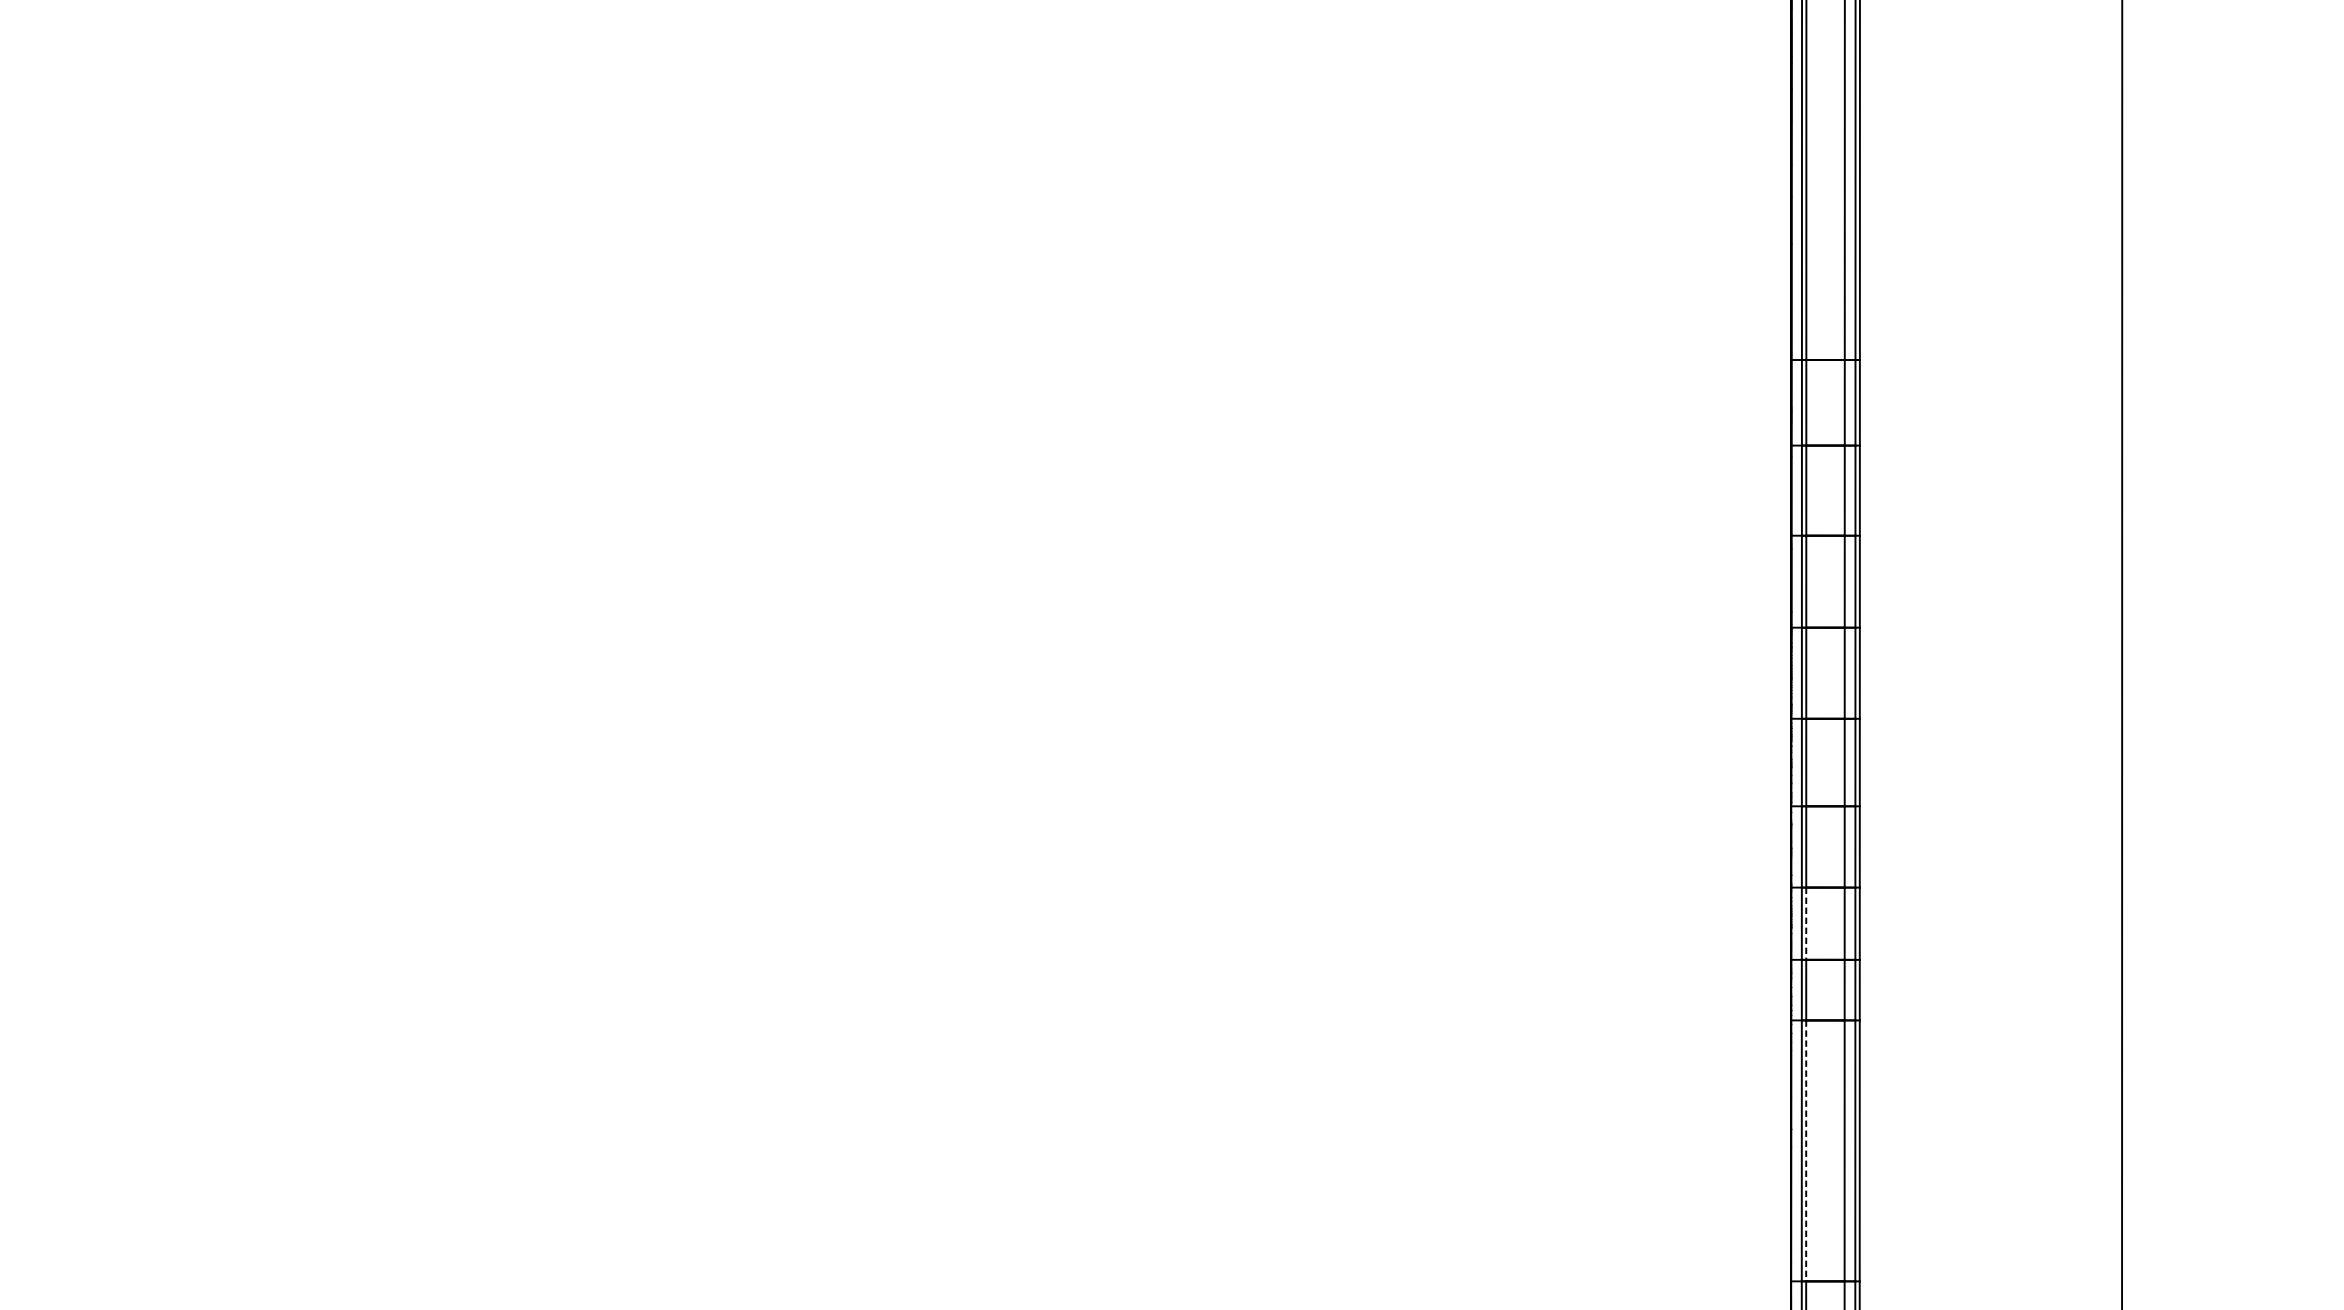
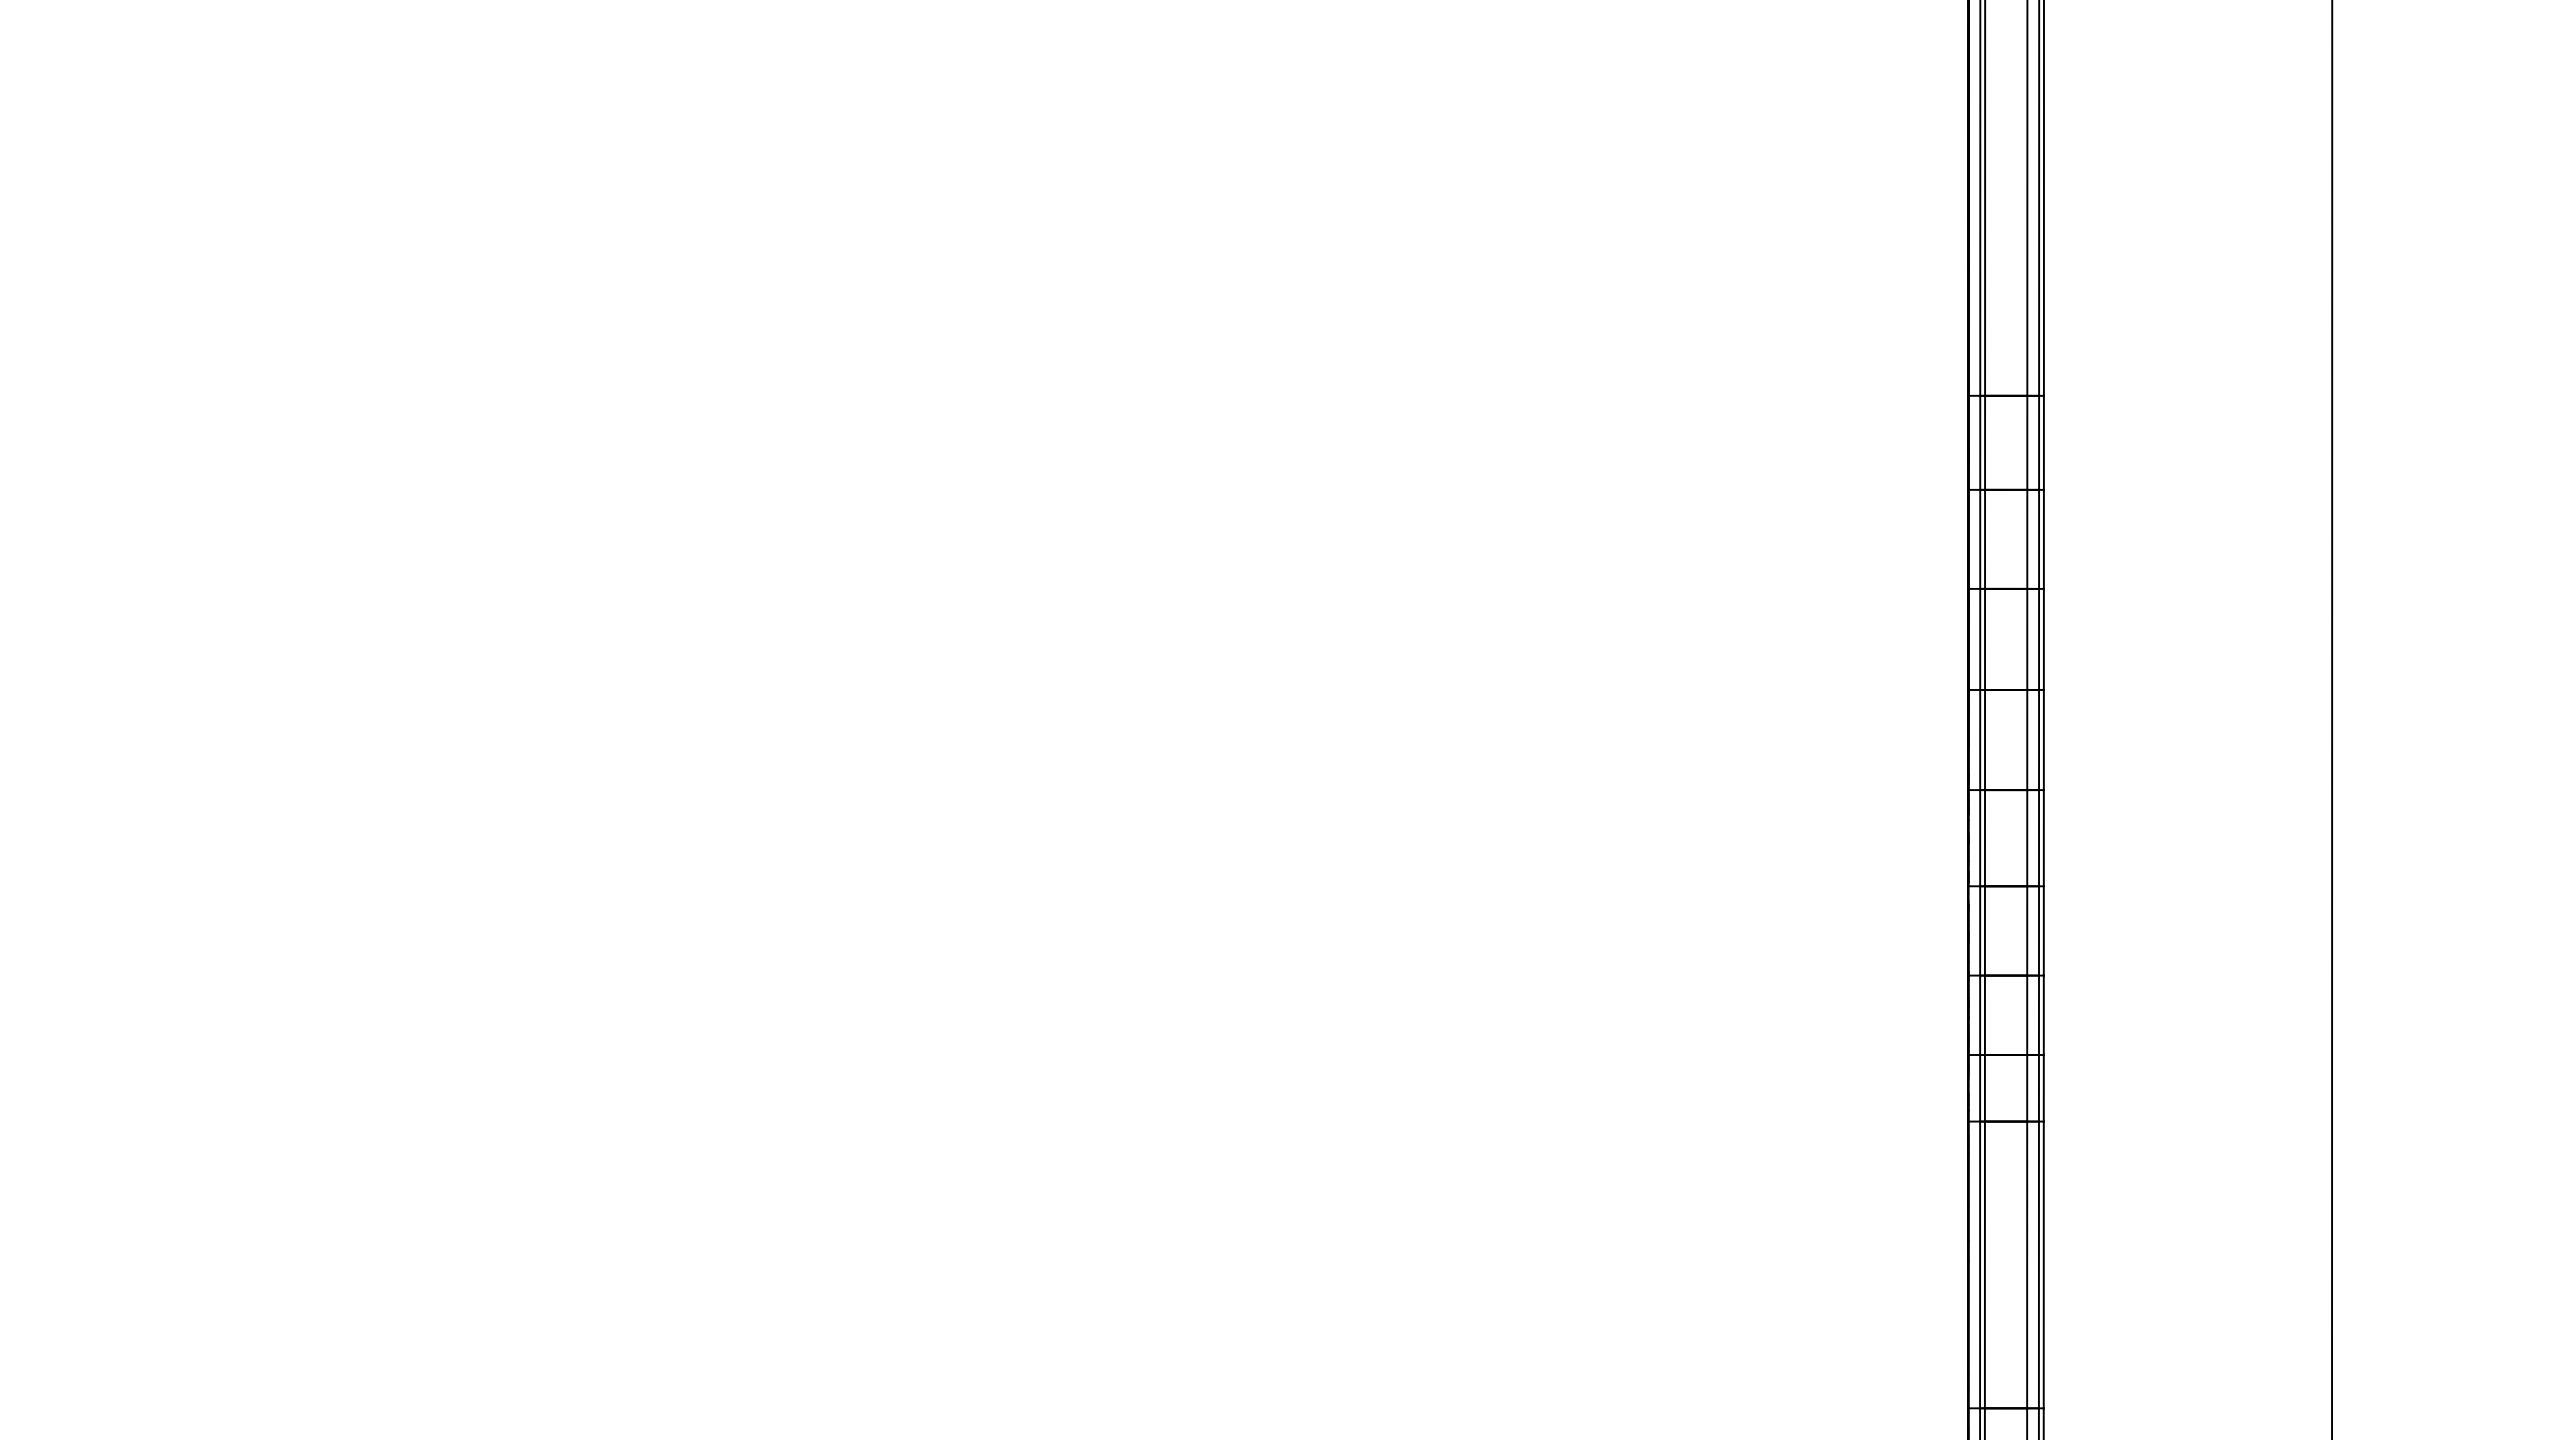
line: (1805, 923) -> (1984, 1015), dashed -> solid
line: (1805, 1151) -> (1984, 1265), dashed -> solid

